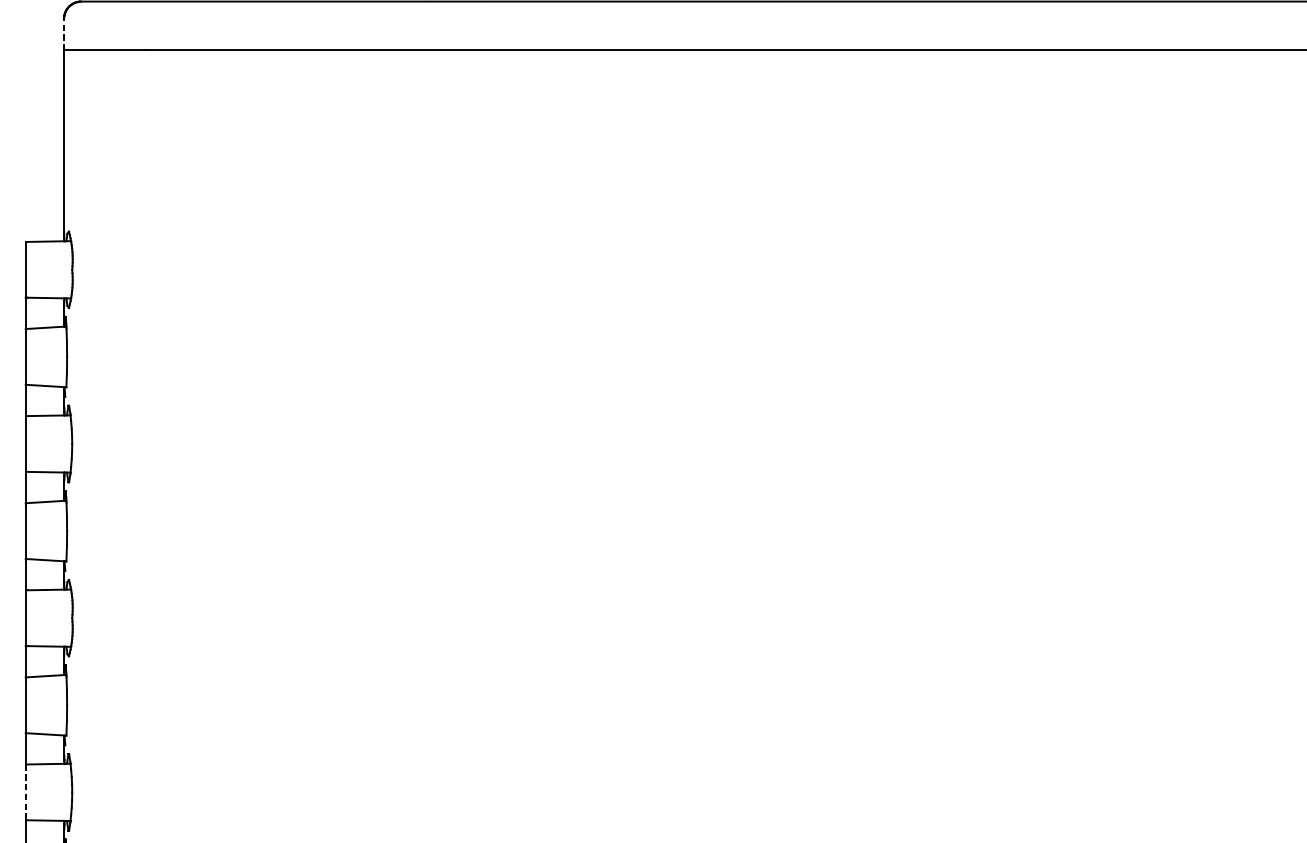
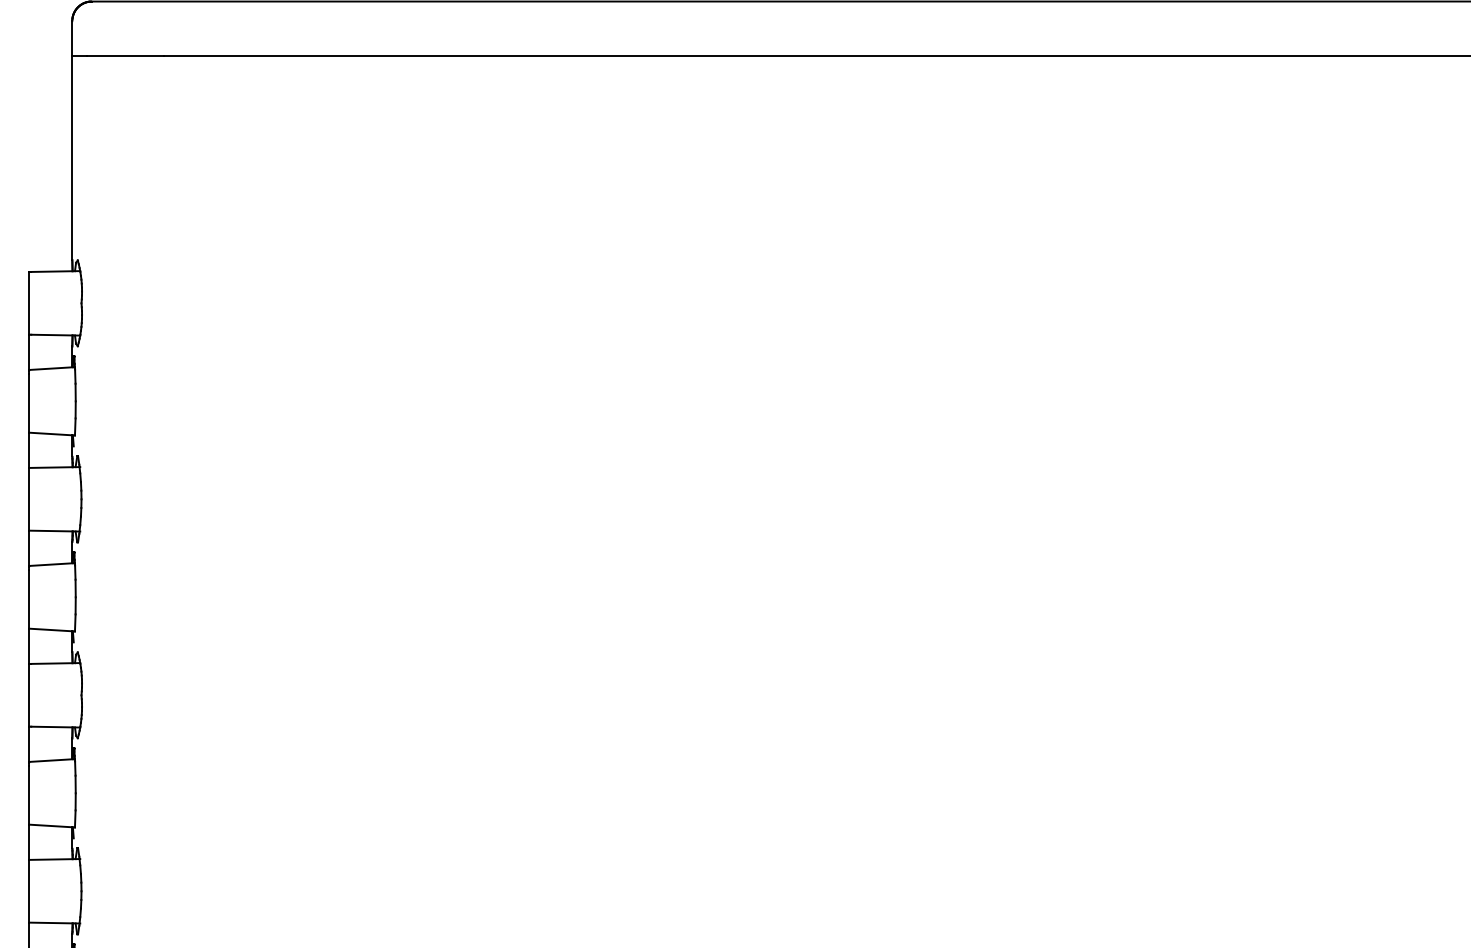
line: (64, 34) -> (72, 38), dashed -> solid
line: (26, 792) -> (29, 891), dashed -> solid

